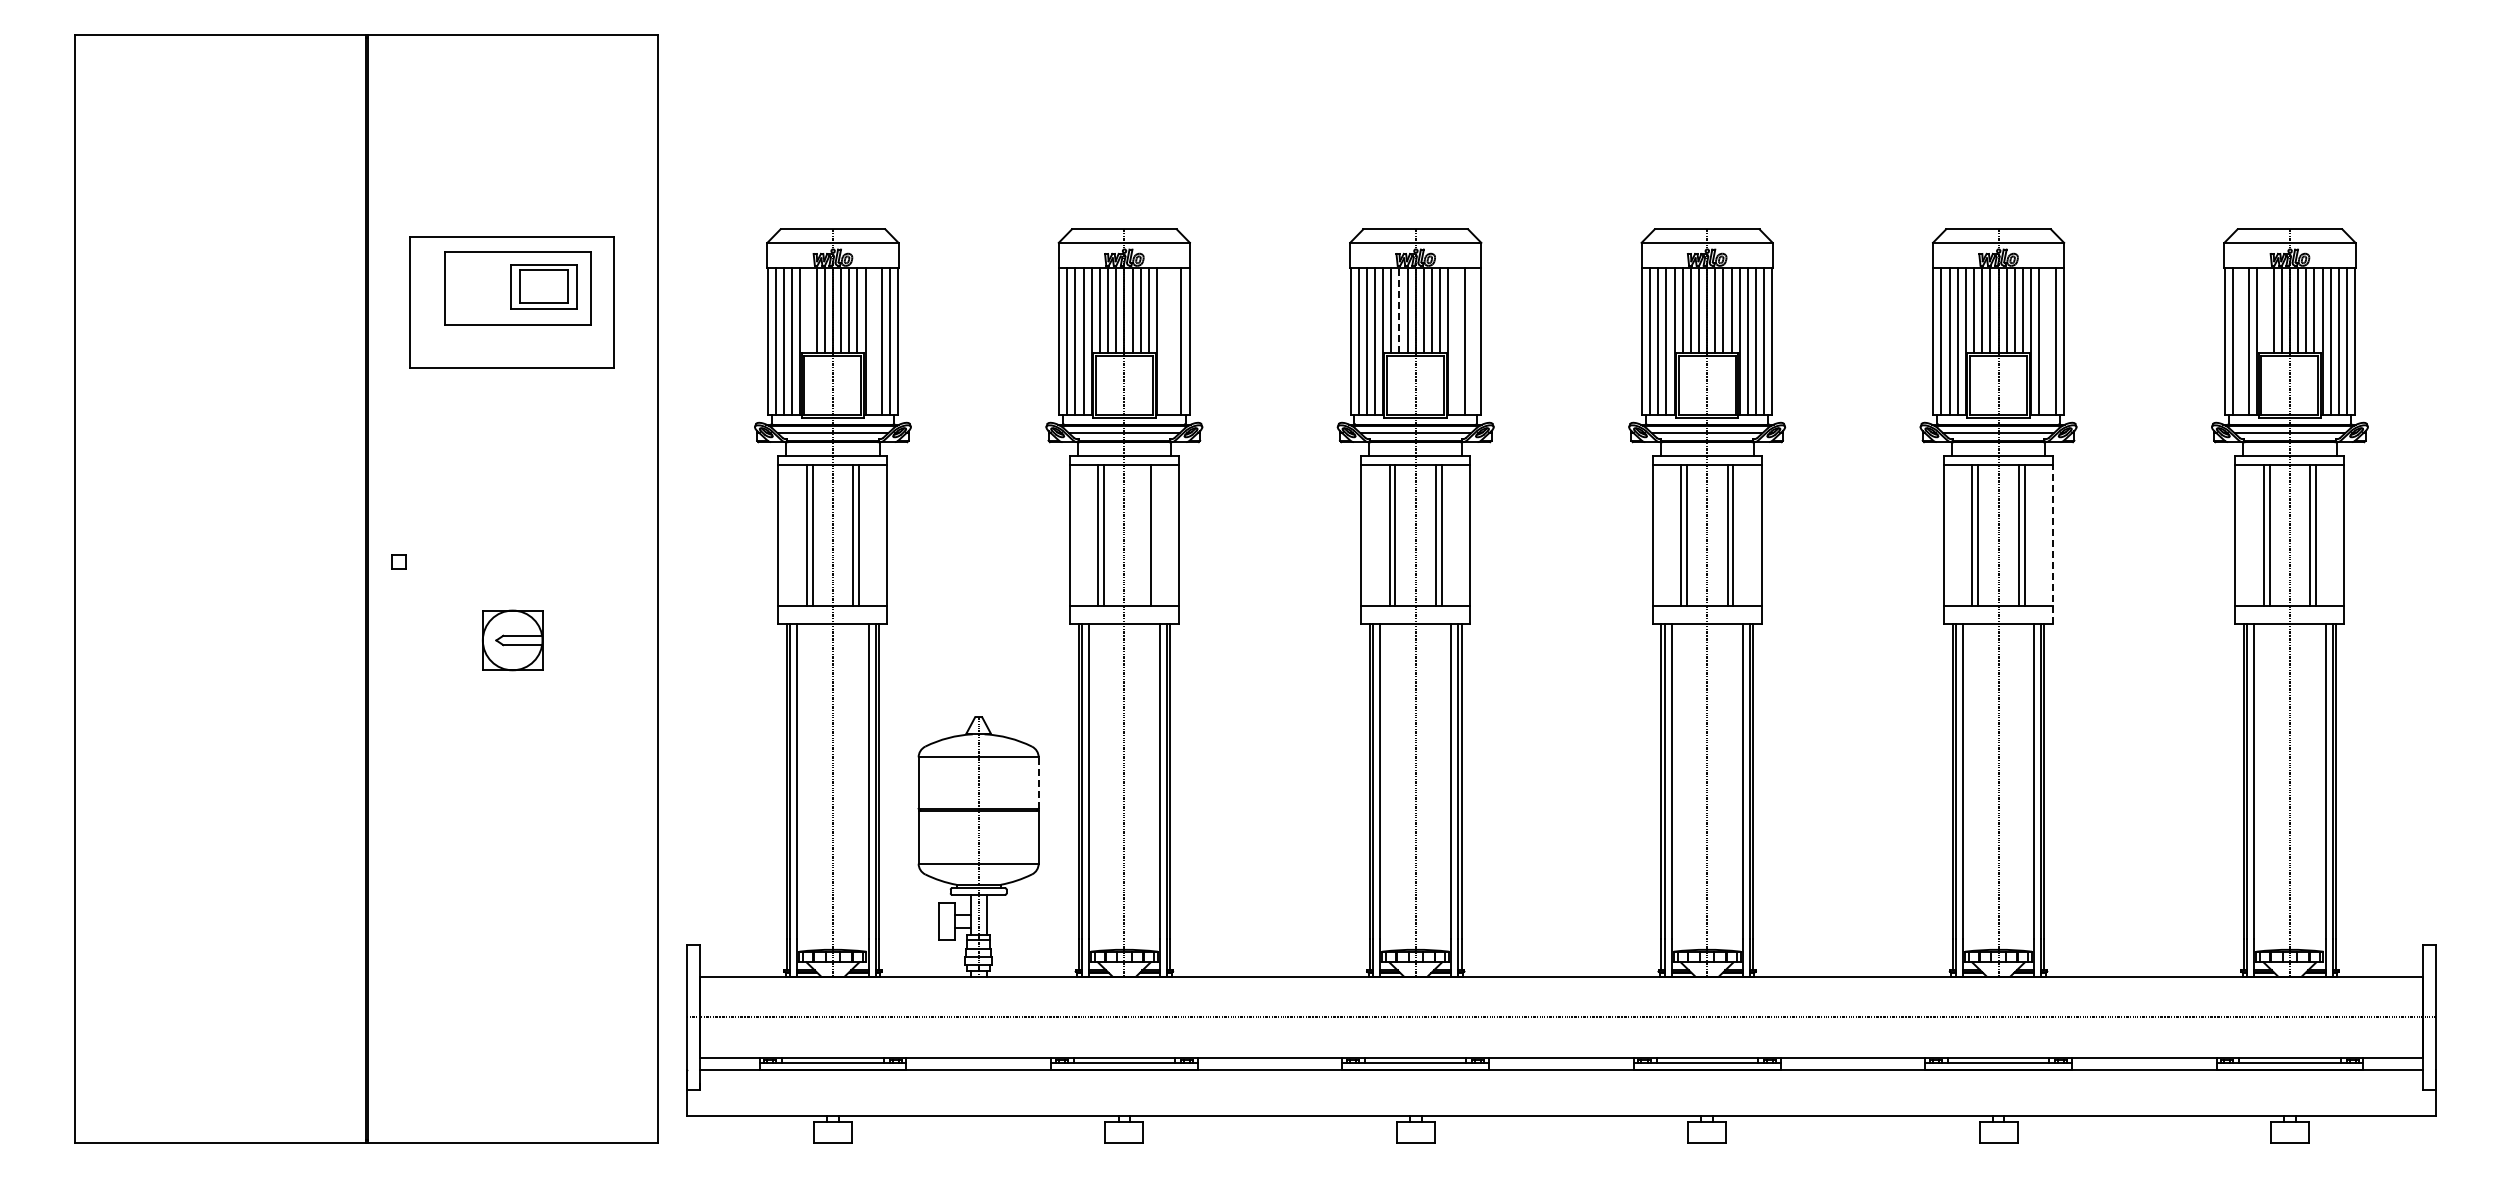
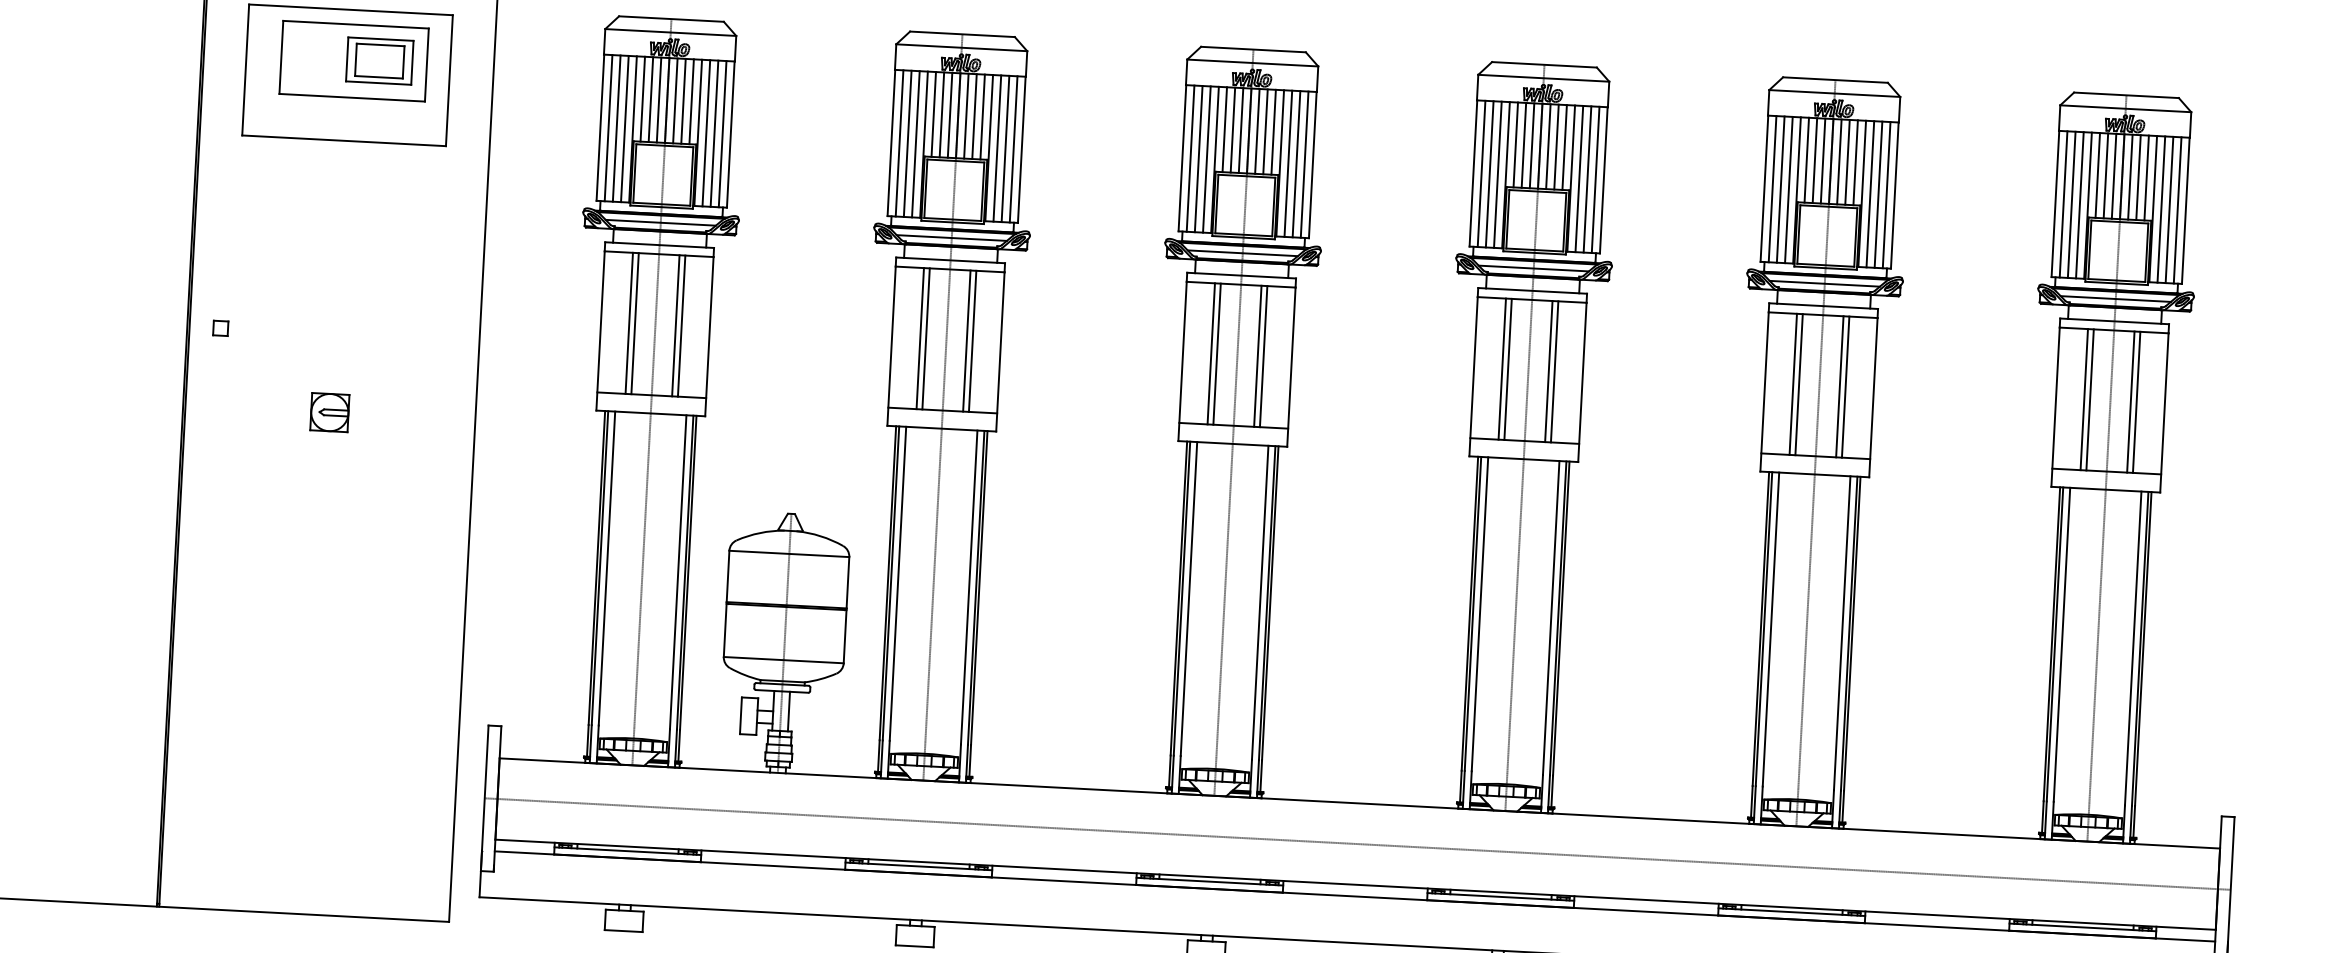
line: (808, 310) -> (642, 98), added
line: (1399, 310) -> (1232, 129), dashed -> solid
line: (2265, 310) -> (2097, 175), added
line: (873, 341) -> (706, 133), added
line: (1165, 341) -> (997, 148), added
line: (1173, 341) -> (1005, 148), added
line: (1456, 341) -> (1288, 163), added
line: (1472, 341) -> (1304, 164), added
line: (2047, 341) -> (1878, 194), added
line: (2241, 341) -> (2072, 204), added
line: (1144, 535) -> (966, 341), added
line: (2053, 544) -> (1873, 397), dashed -> solid
part: (511, 639) -> (328, 411), size x0.62
line: (1038, 783) -> (847, 583), dashed -> solid

